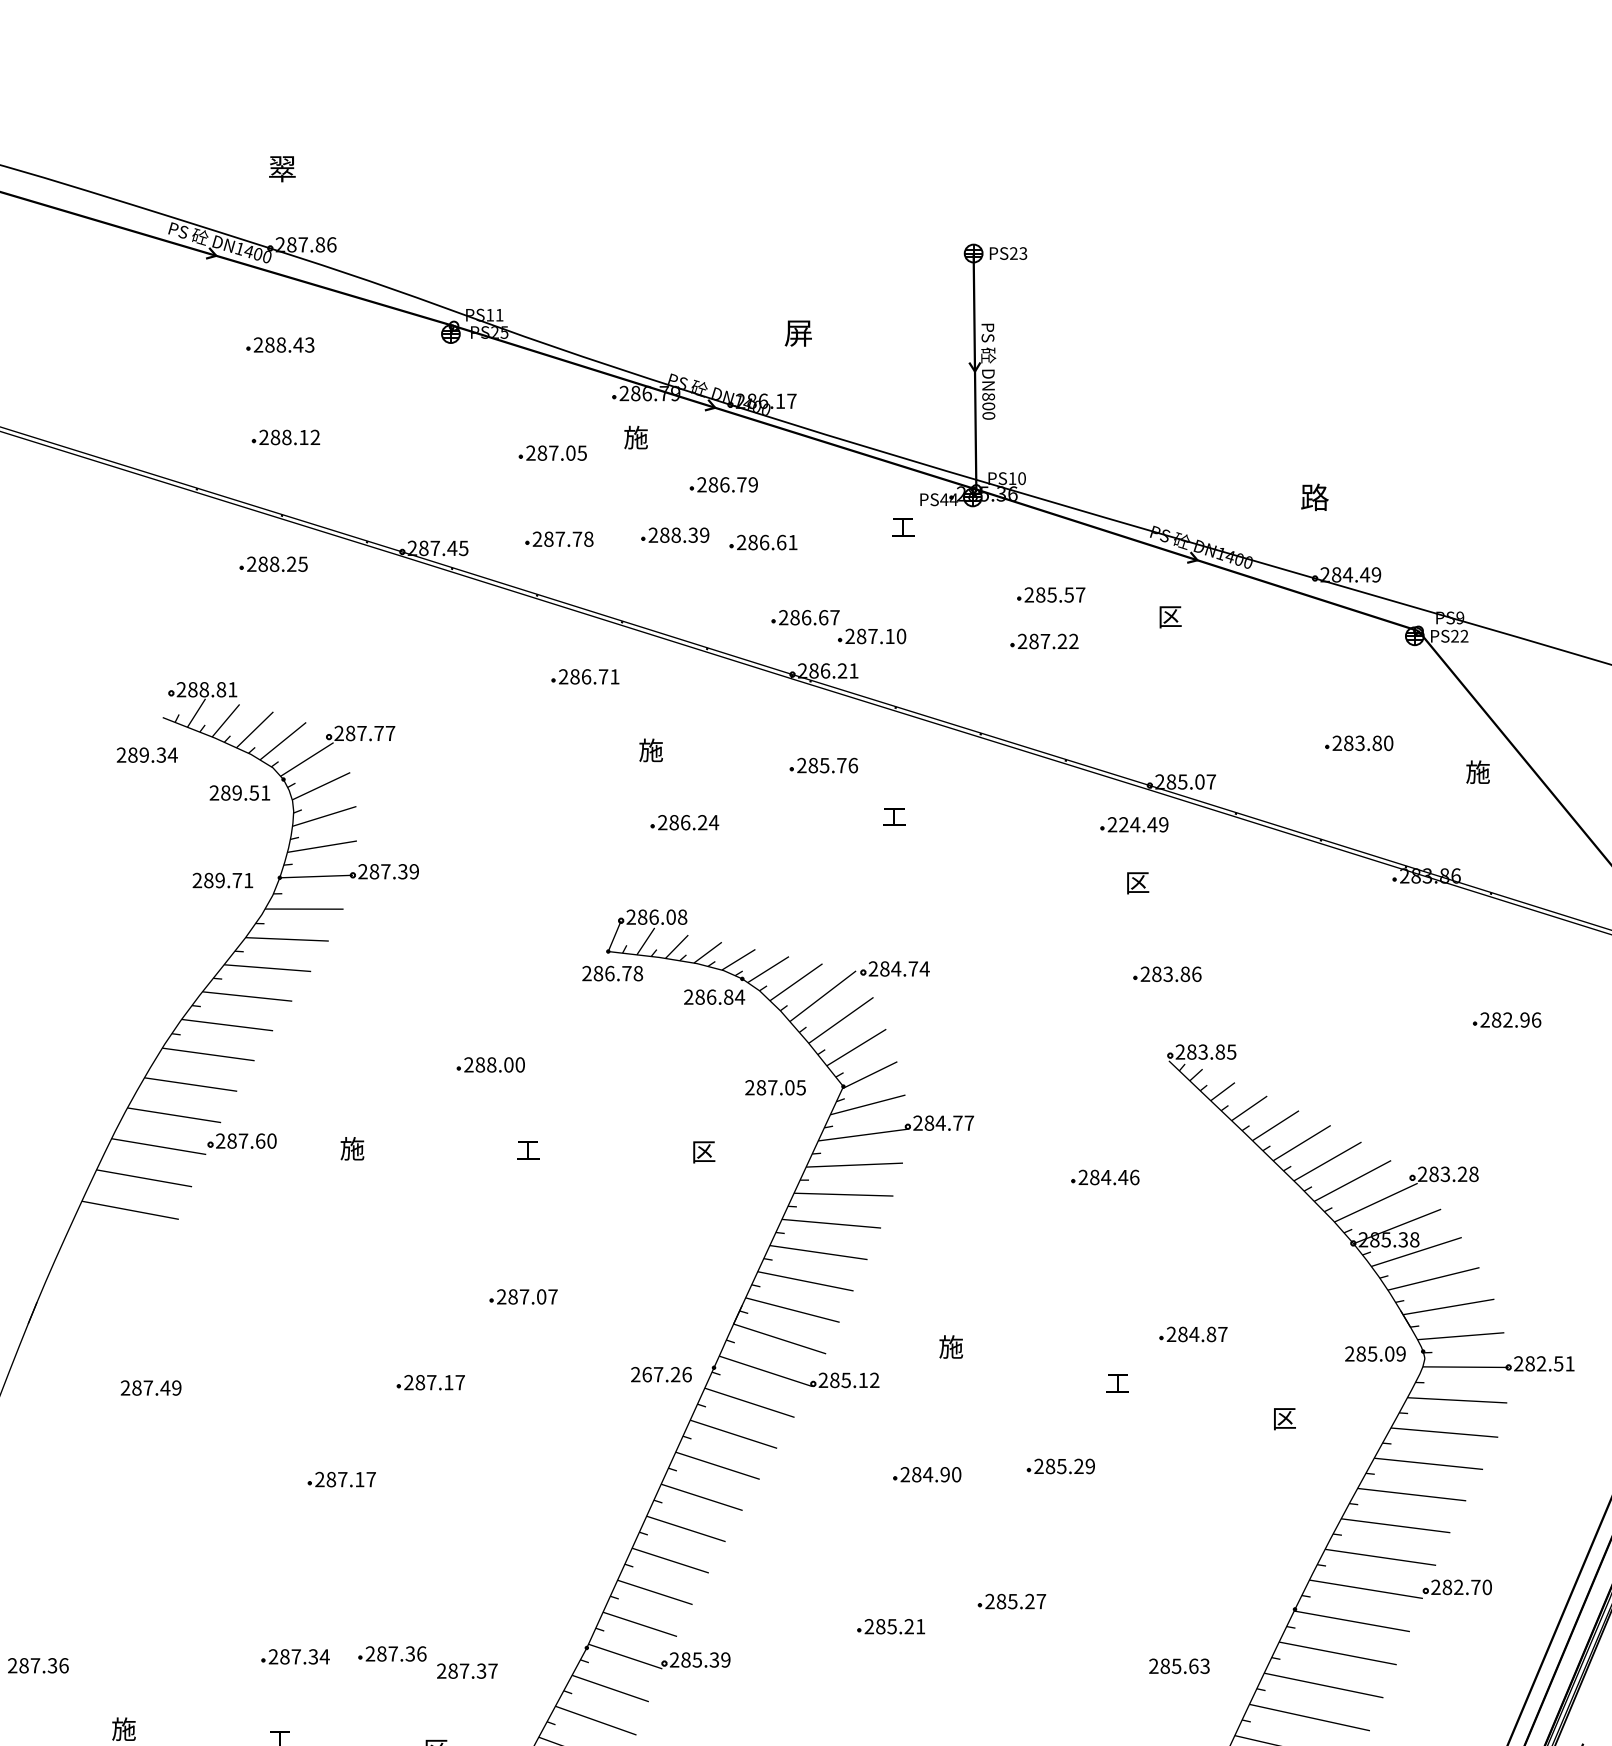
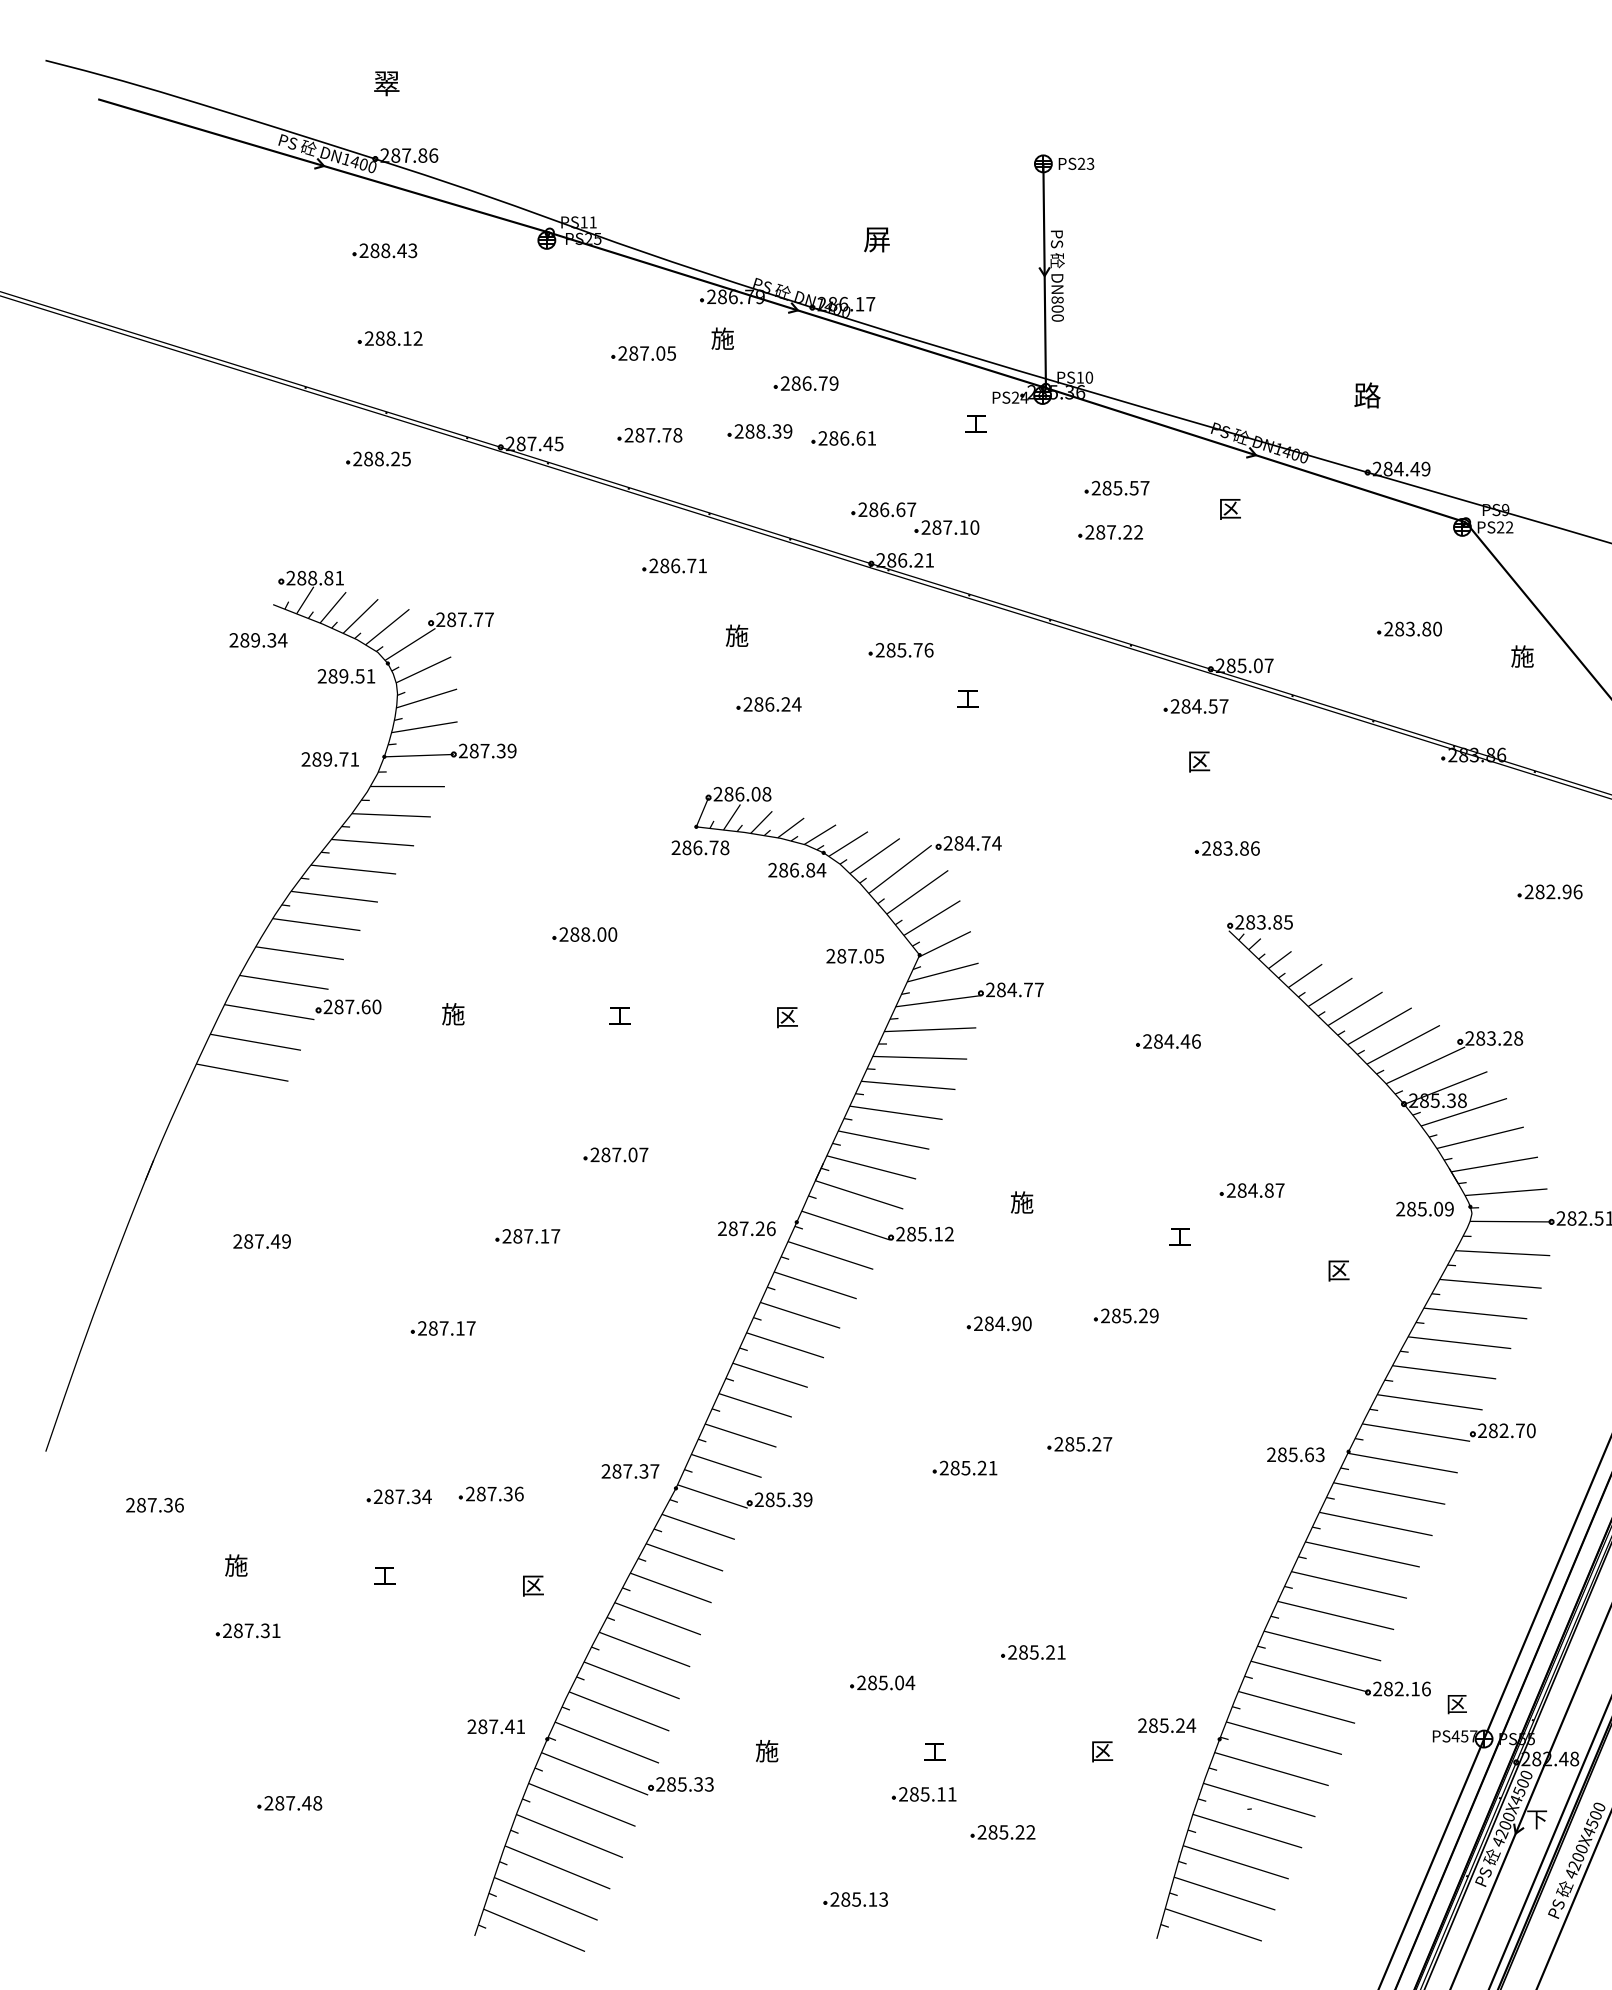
text: (944, 499) -> (1015, 397), PS44 -> PS24
text: (1143, 824) -> (1204, 706), 224.49 -> 284.57
text: (646, 1374) -> (732, 1228), 267.26 -> 287.26
text: (1179, 1666) -> (1295, 1454), moved
text: (467, 1671) -> (630, 1471), moved

